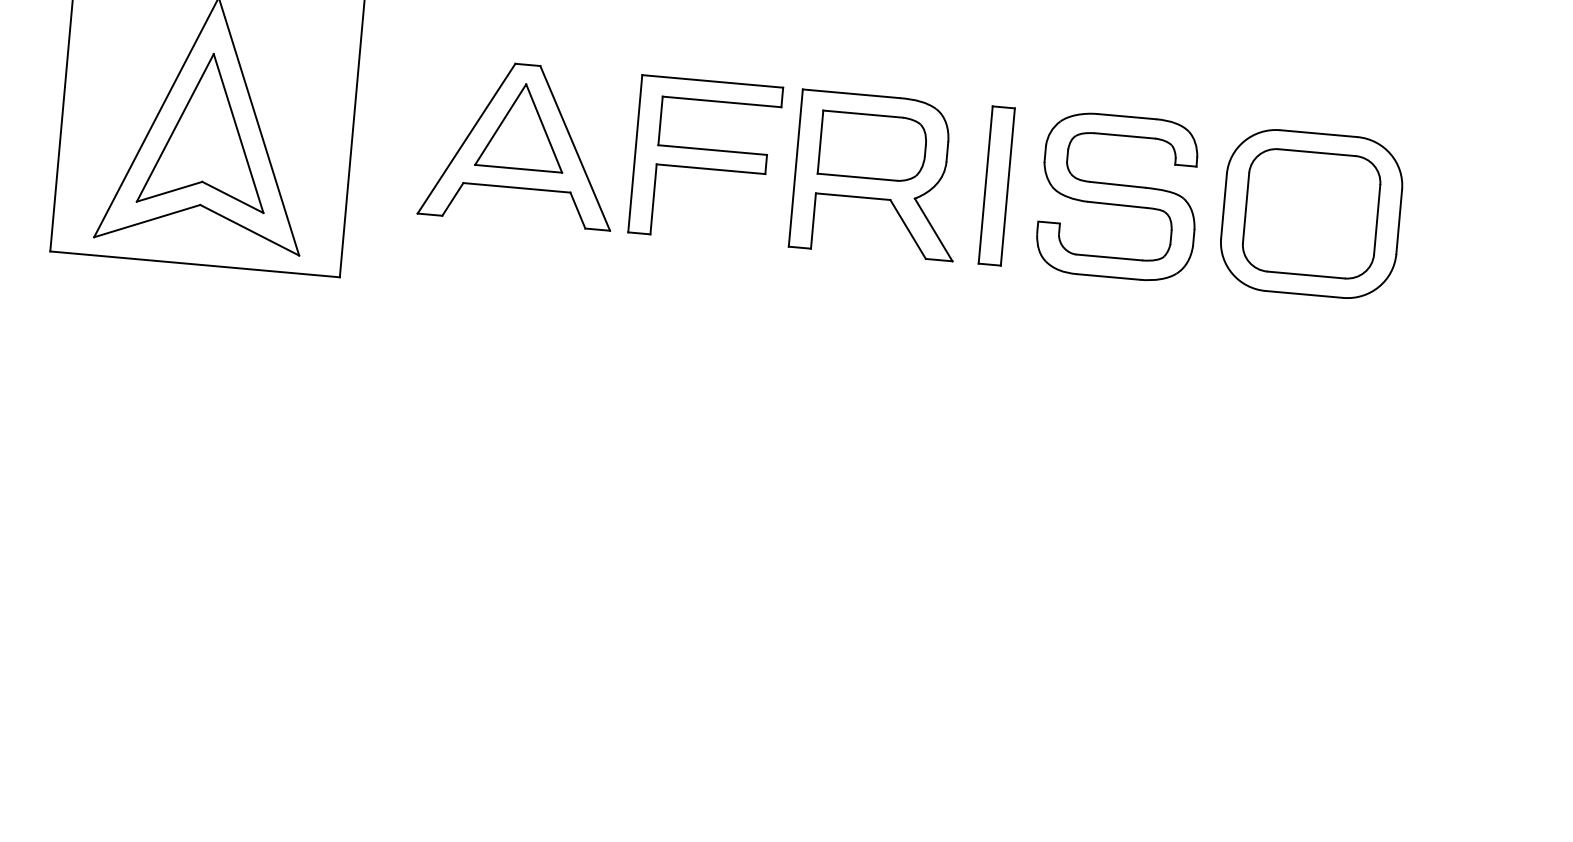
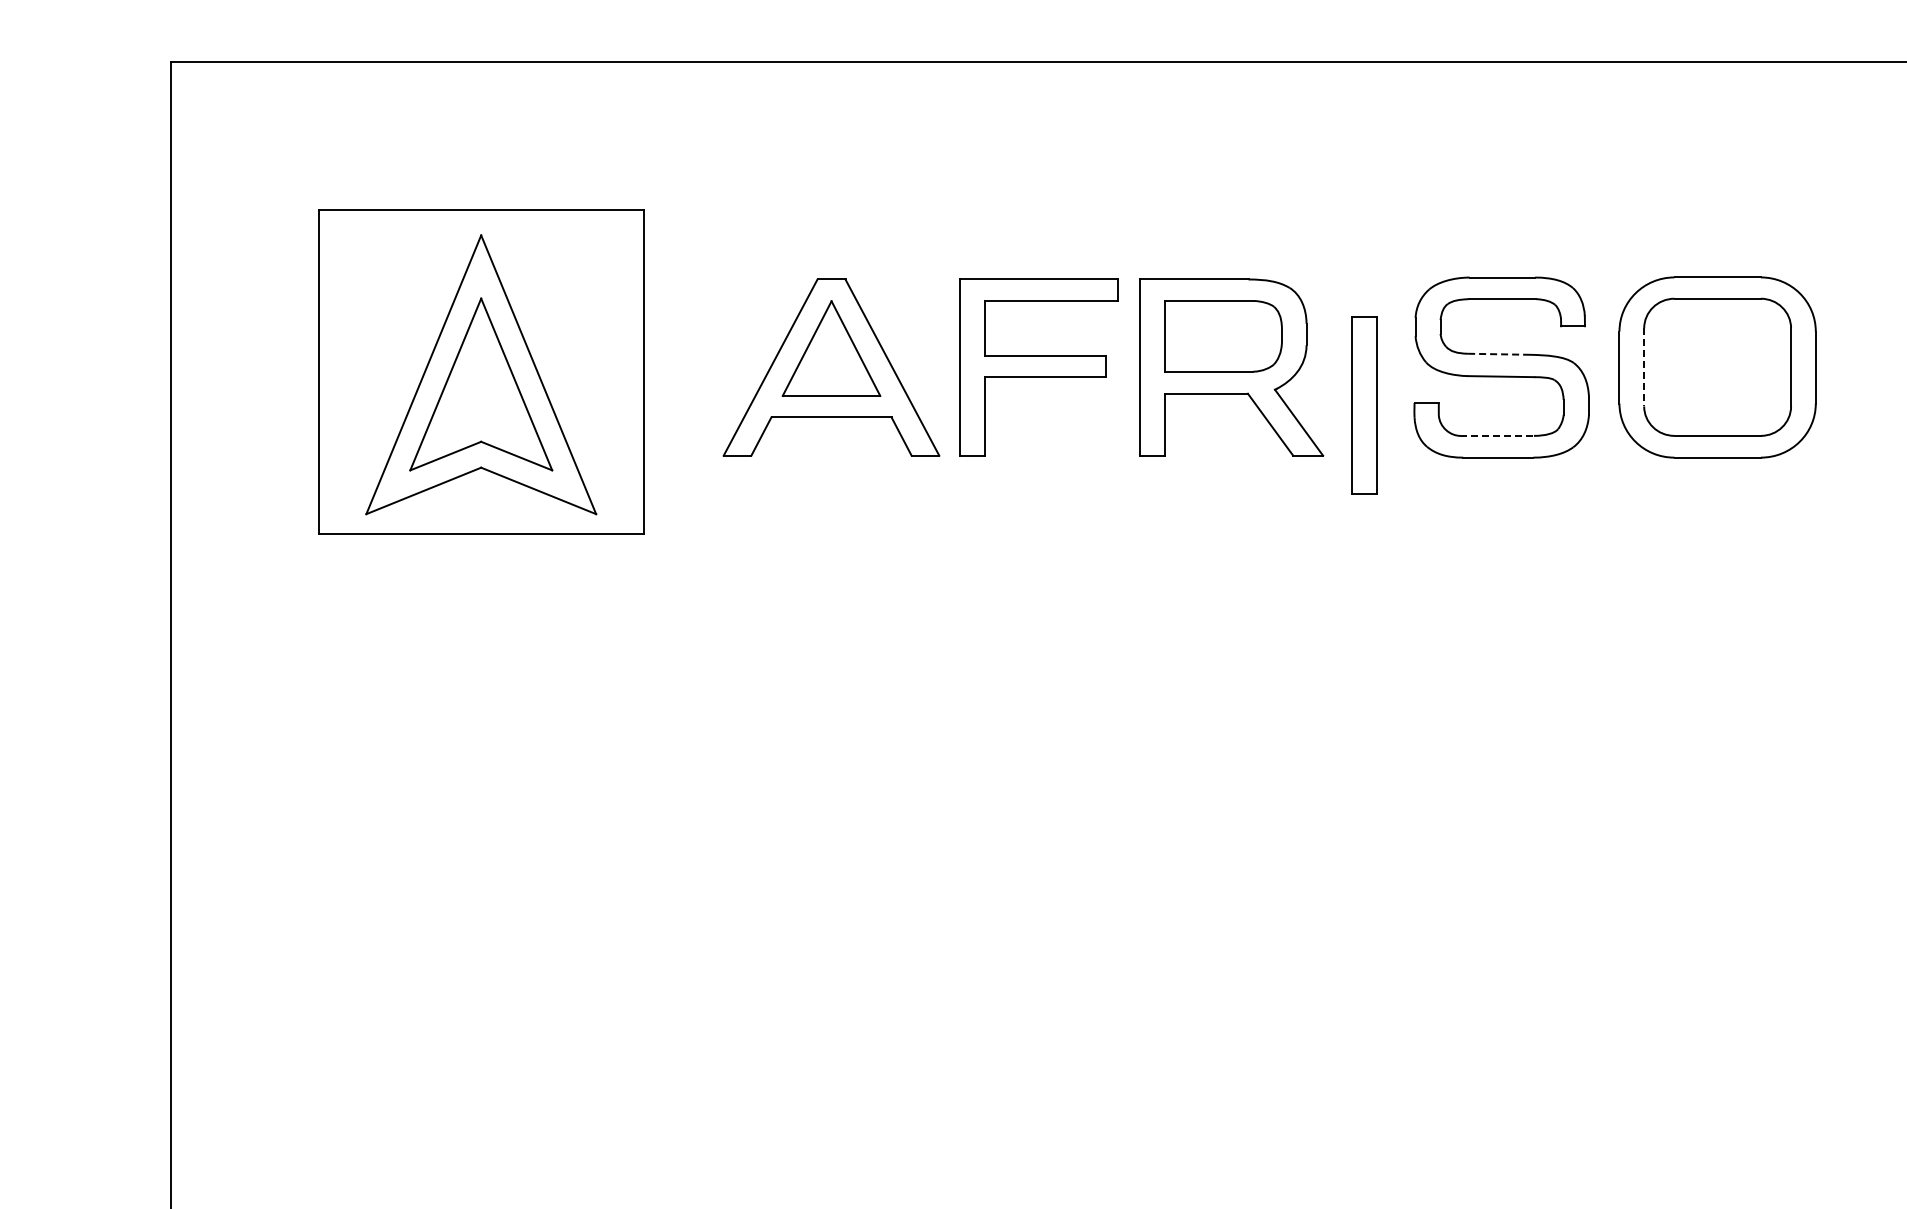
part: (996, 185) -> (1364, 405), moved
line: (1117, 185) -> (1499, 354), solid -> dashed
line: (1246, 208) -> (1644, 367), solid -> dashed
line: (1109, 257) -> (1497, 435), solid -> dashed

